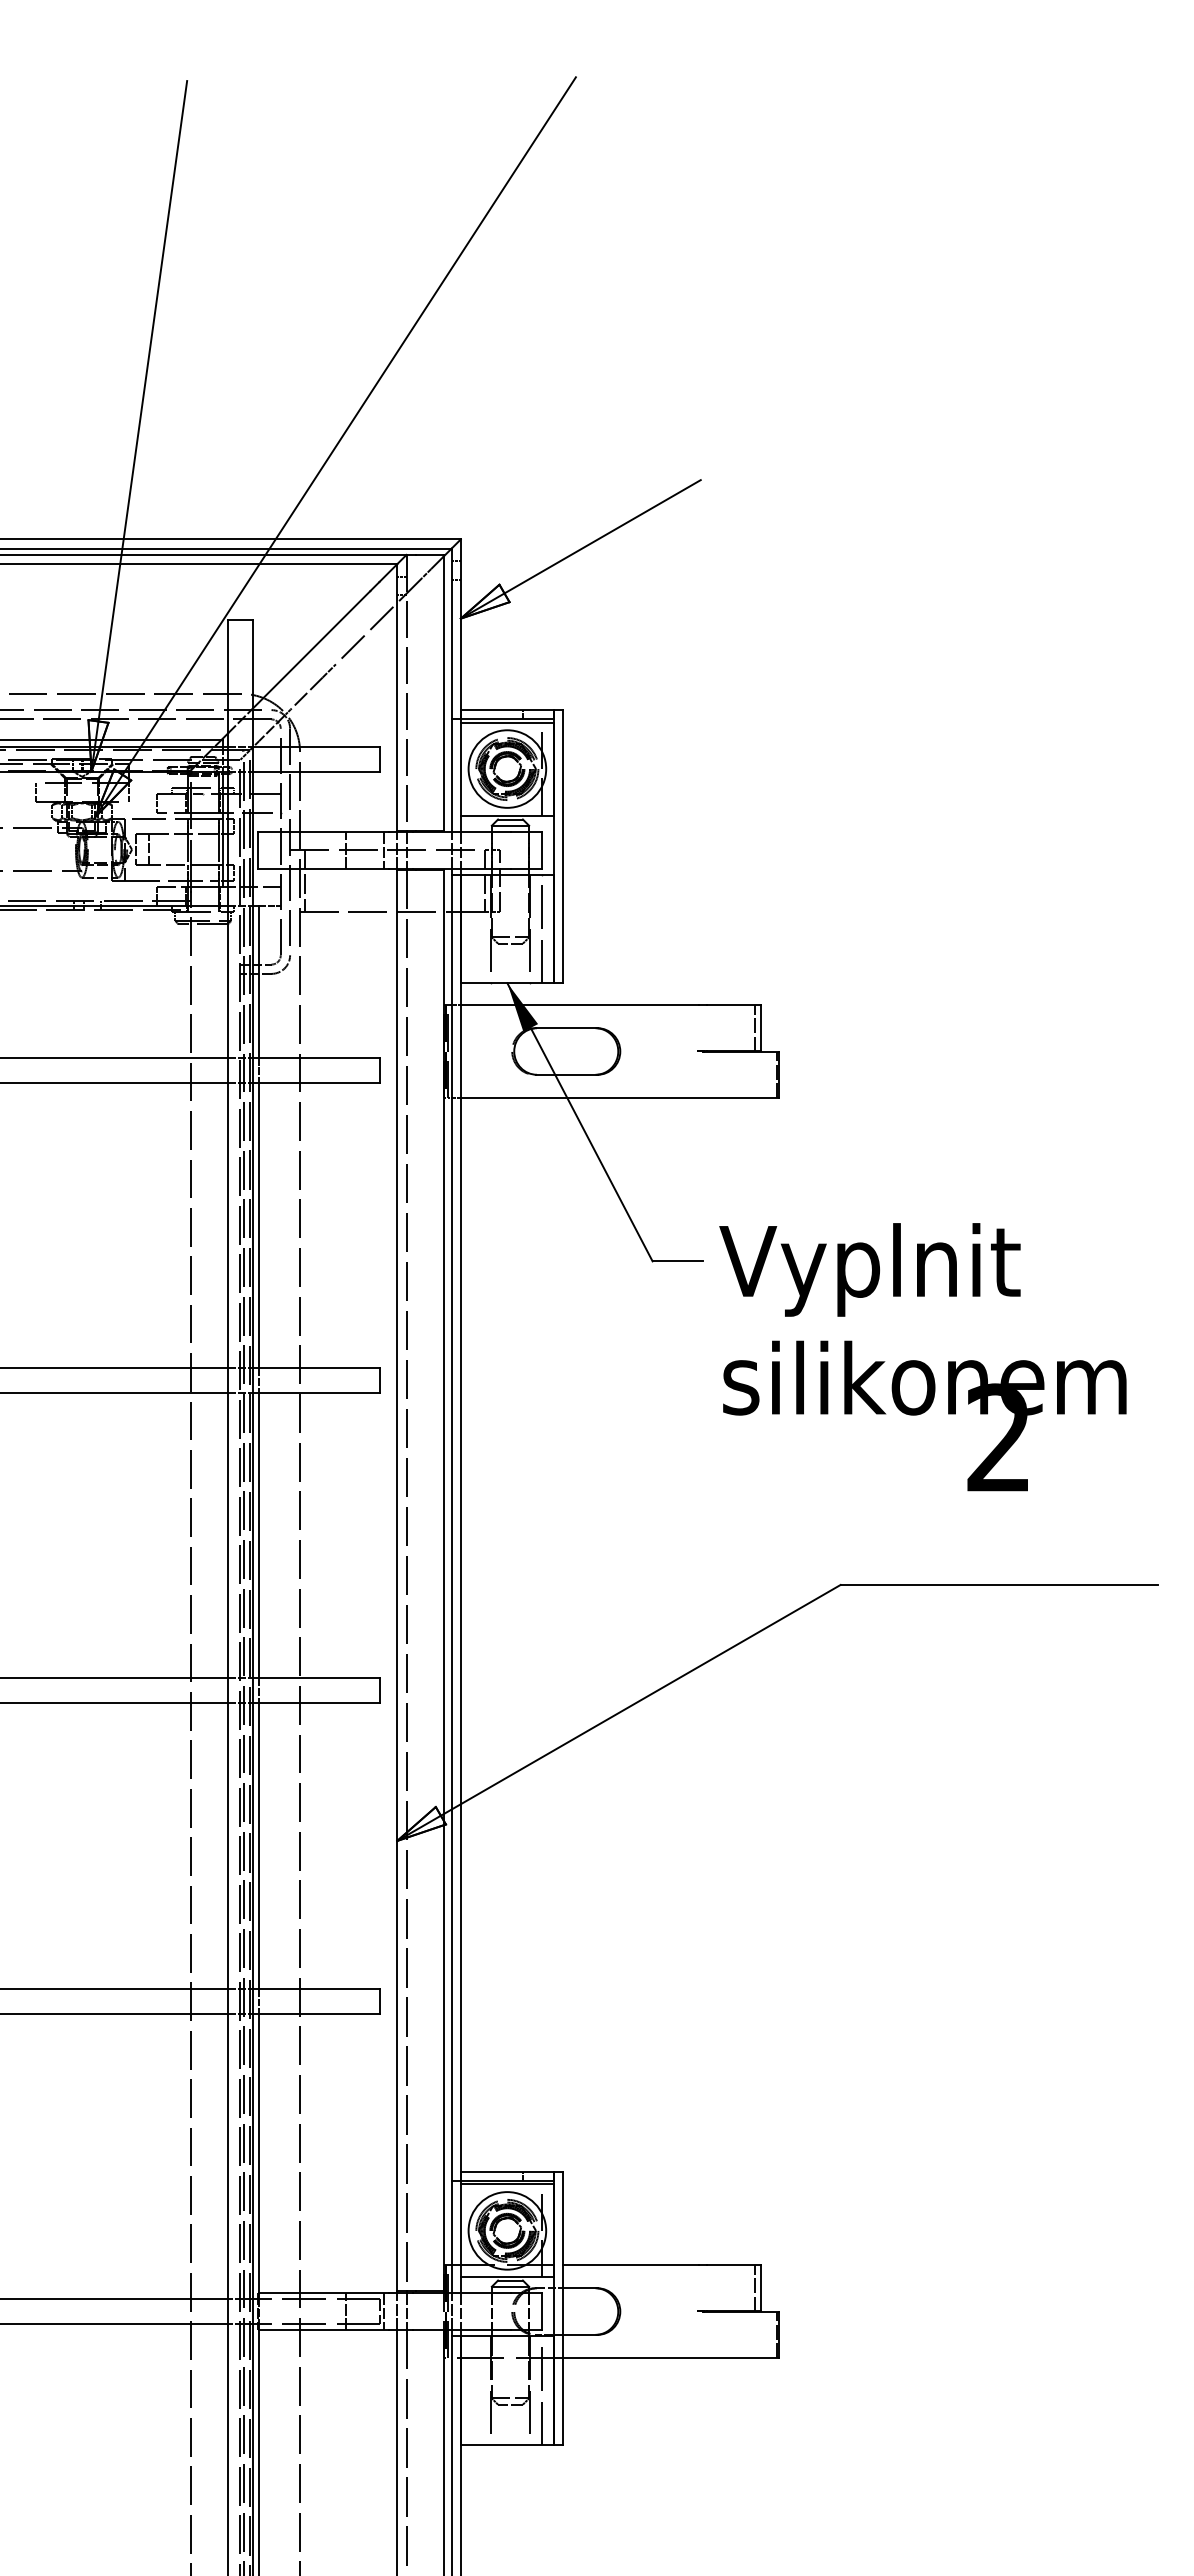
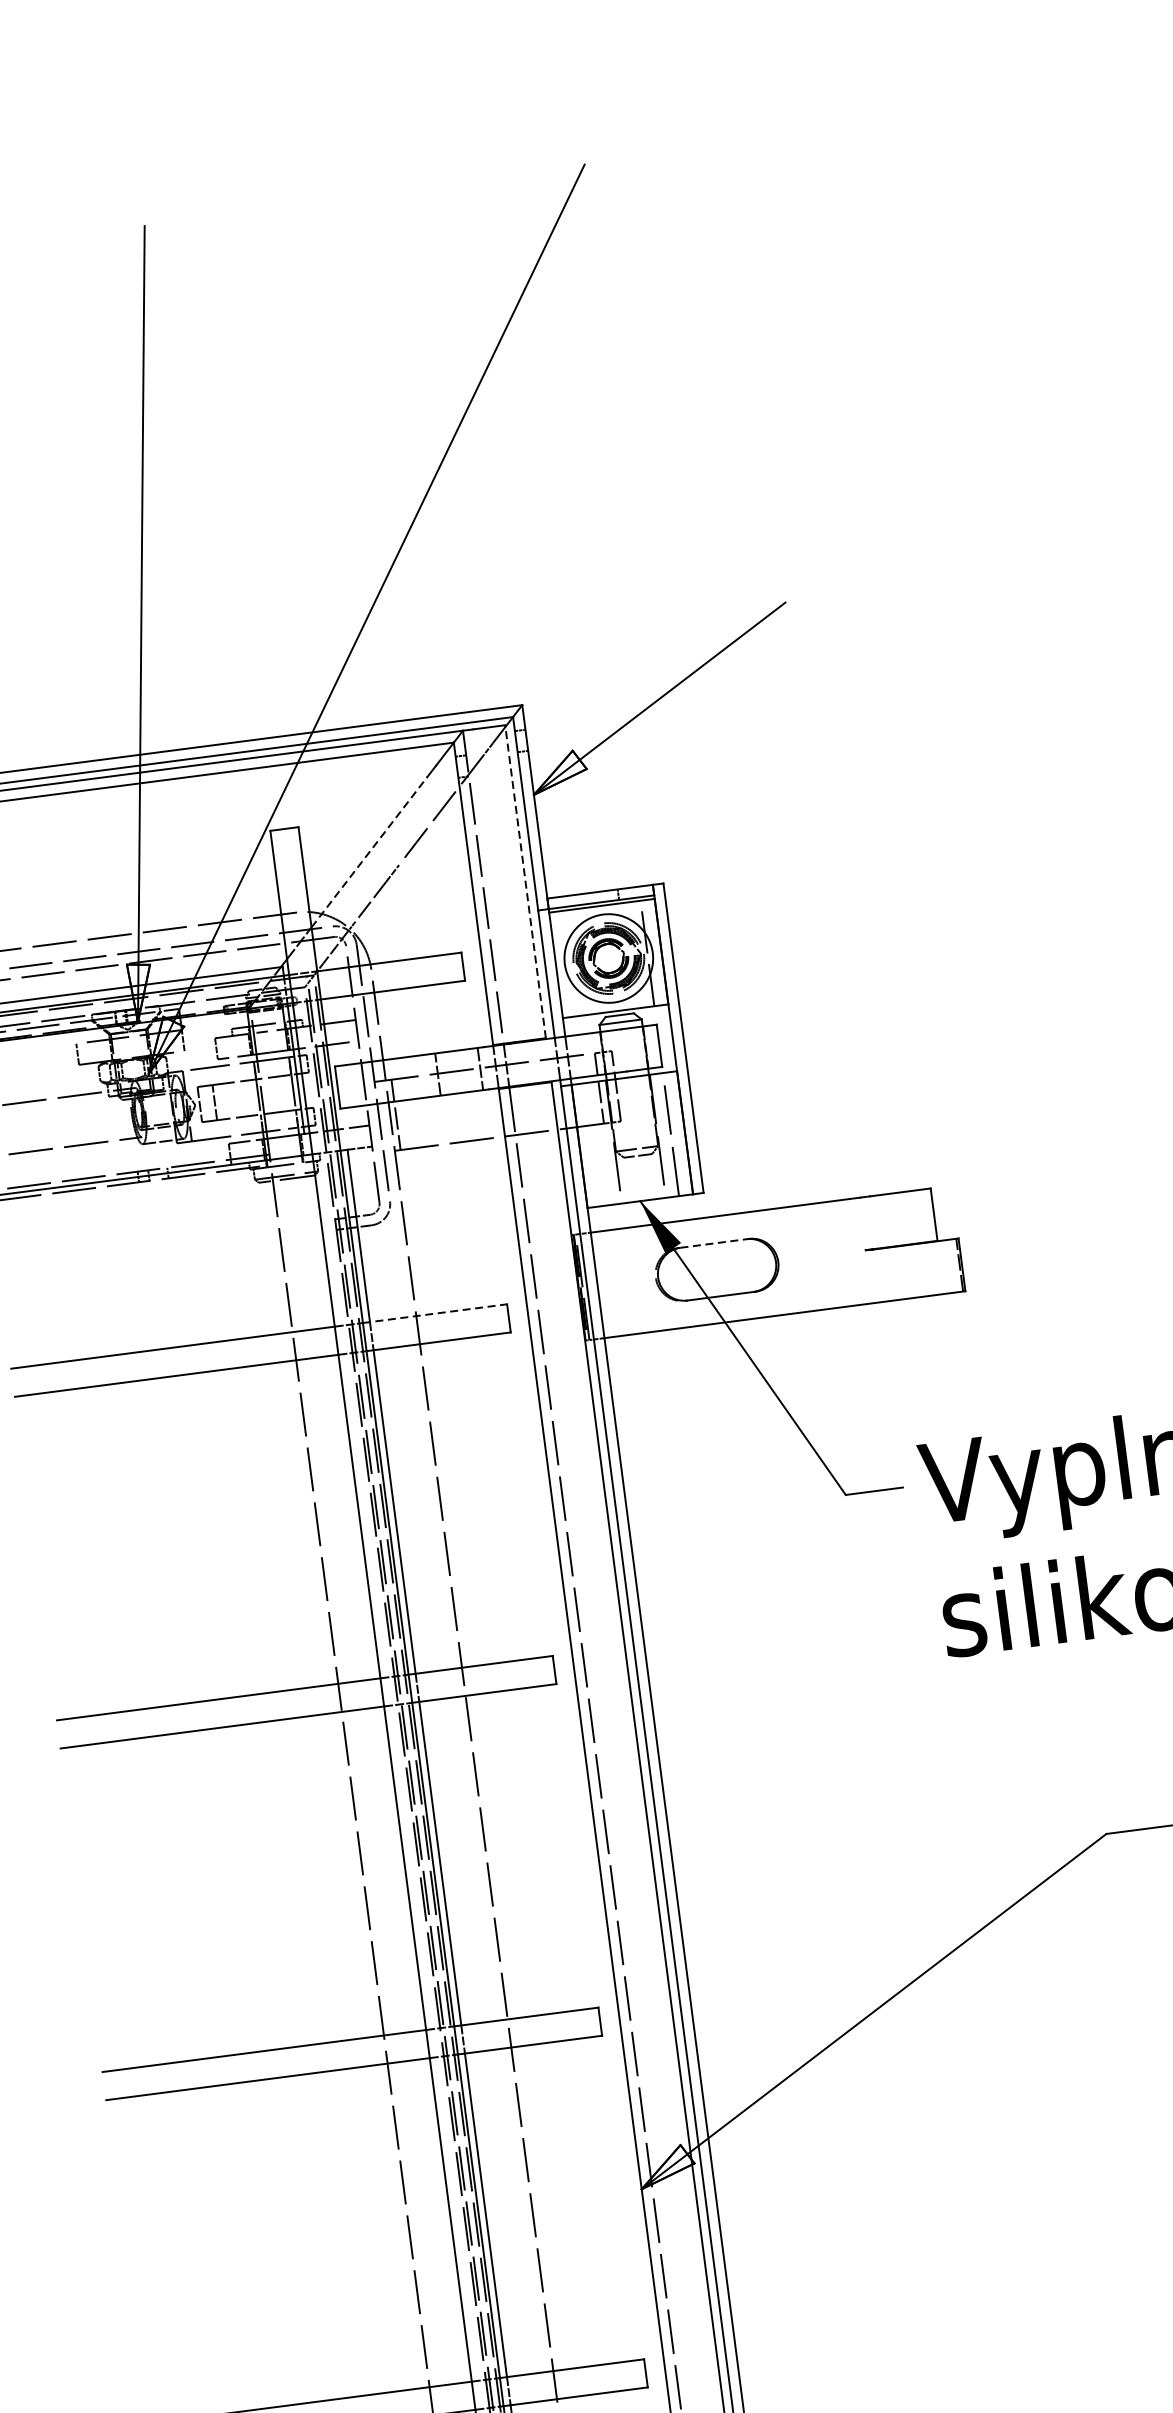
line: (311, 649) -> (369, 851), solid -> dashed
line: (443, 692) -> (525, 881), solid -> dashed
line: (754, 1027) -> (926, 1214), removed
line: (567, 1028) -> (715, 1243), solid -> dashed
line: (316, 1057) -> (434, 1313), solid -> dashed

